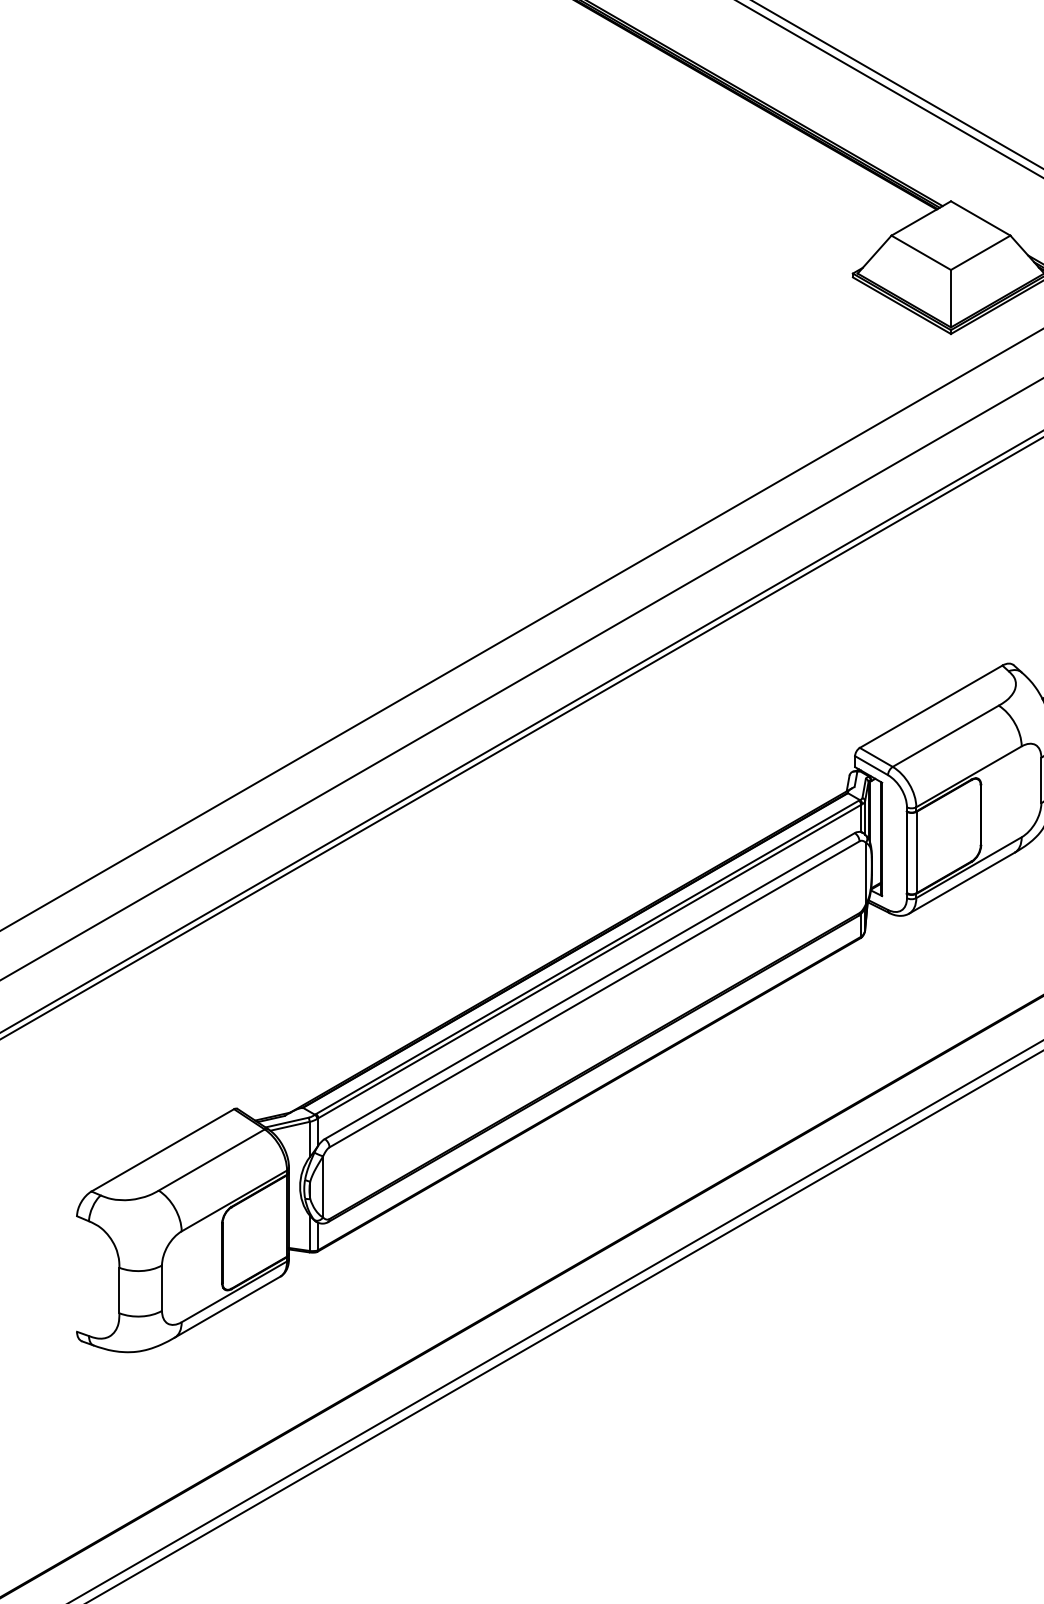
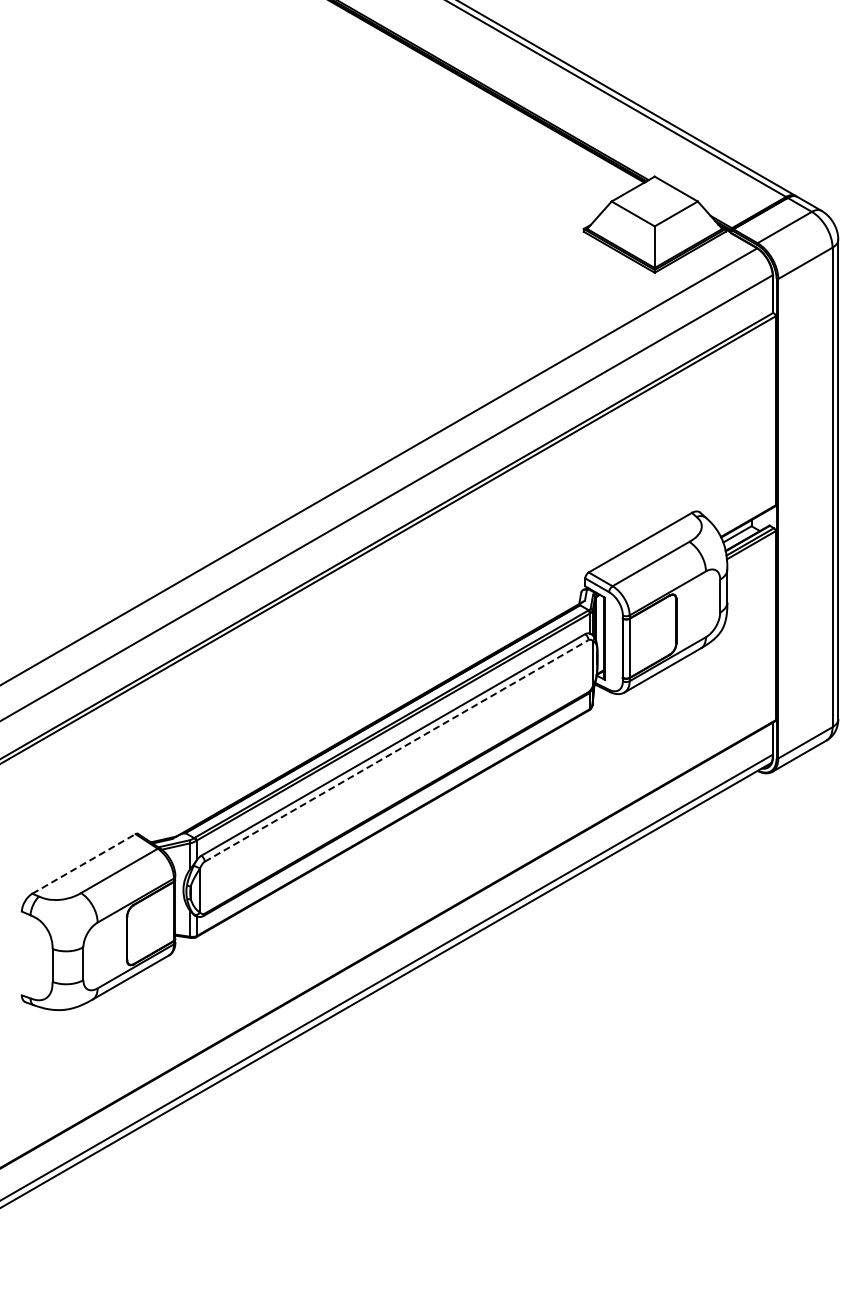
line: (594, 993) -> (396, 750), solid -> dashed
line: (162, 1149) -> (83, 863), solid -> dashed

